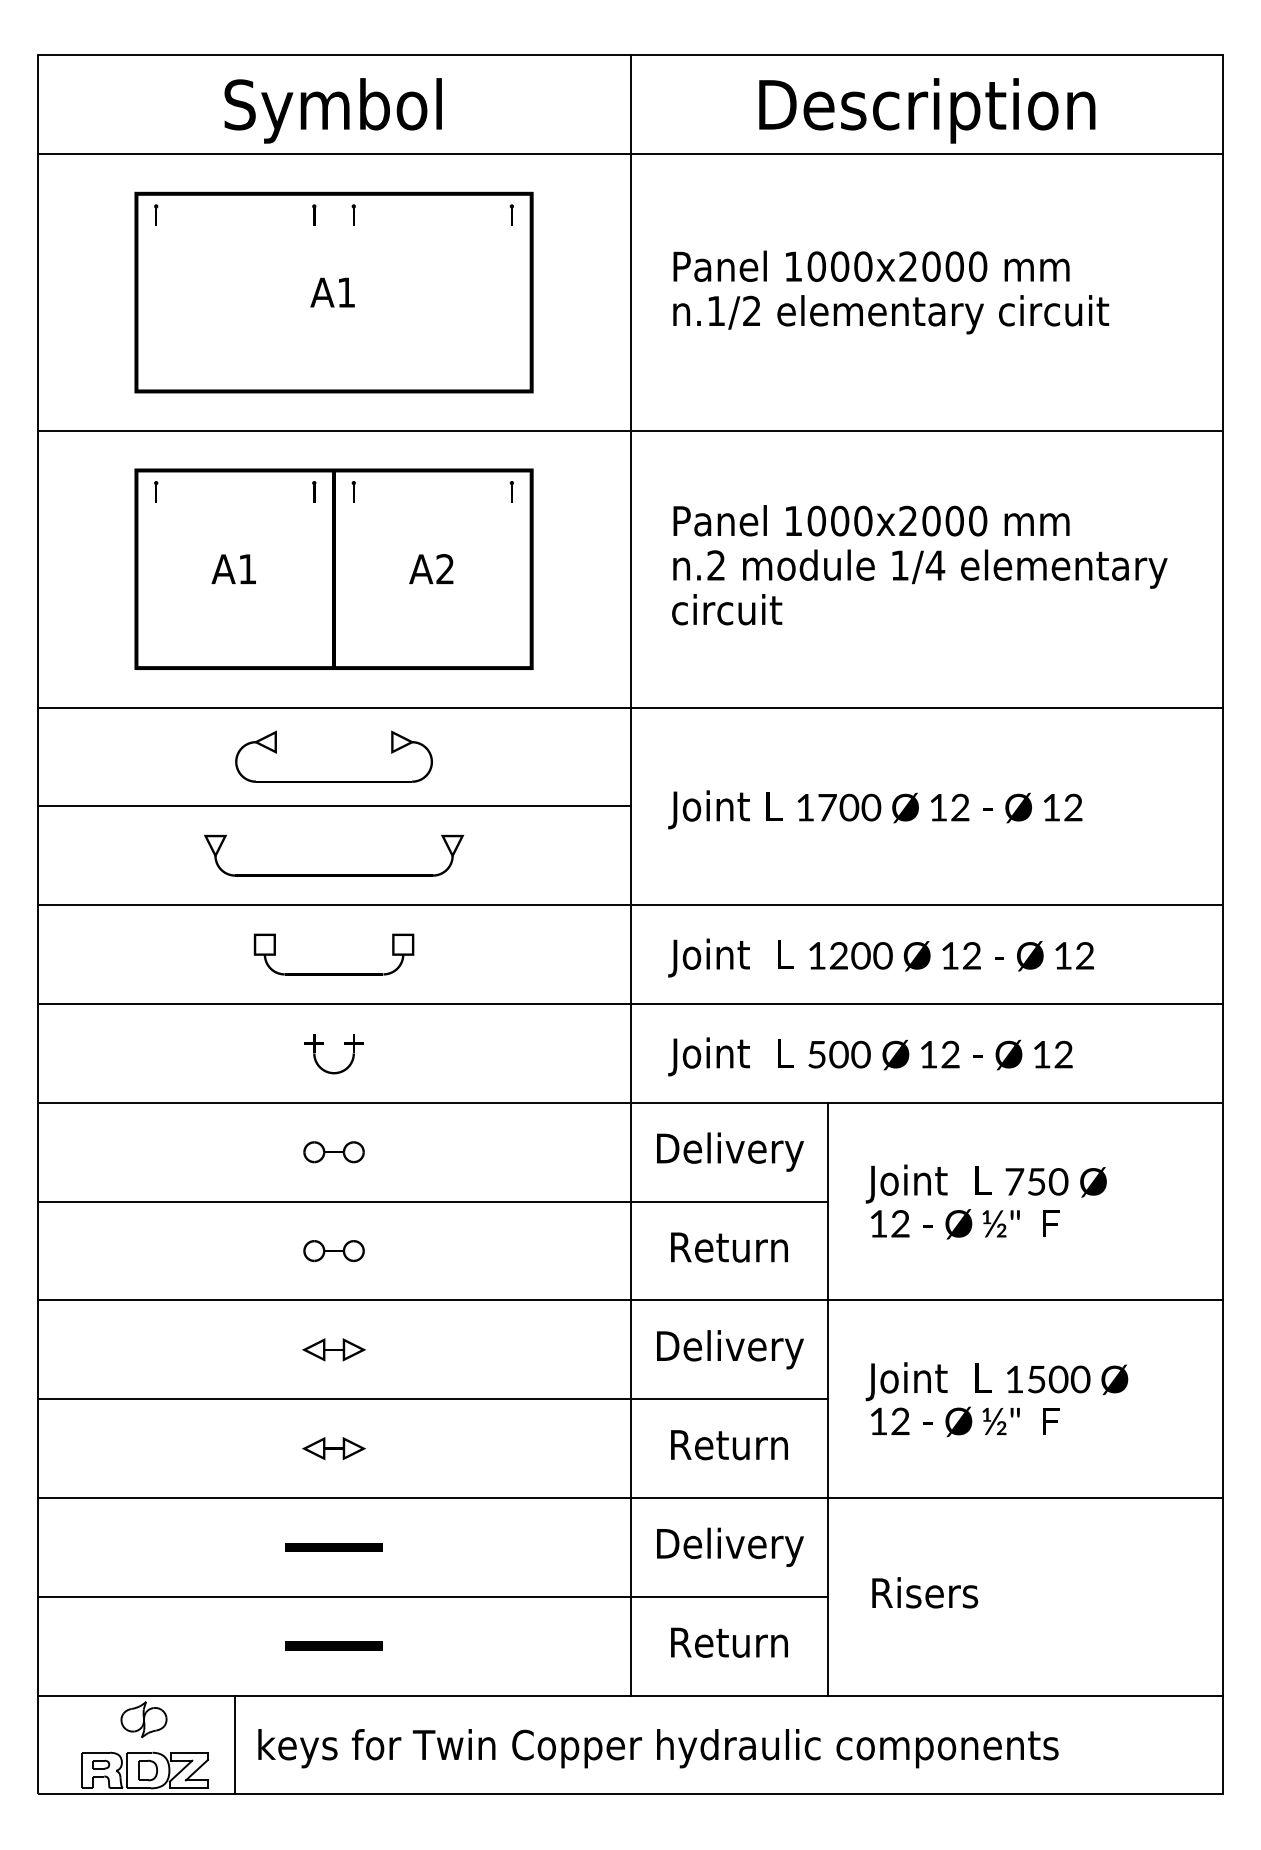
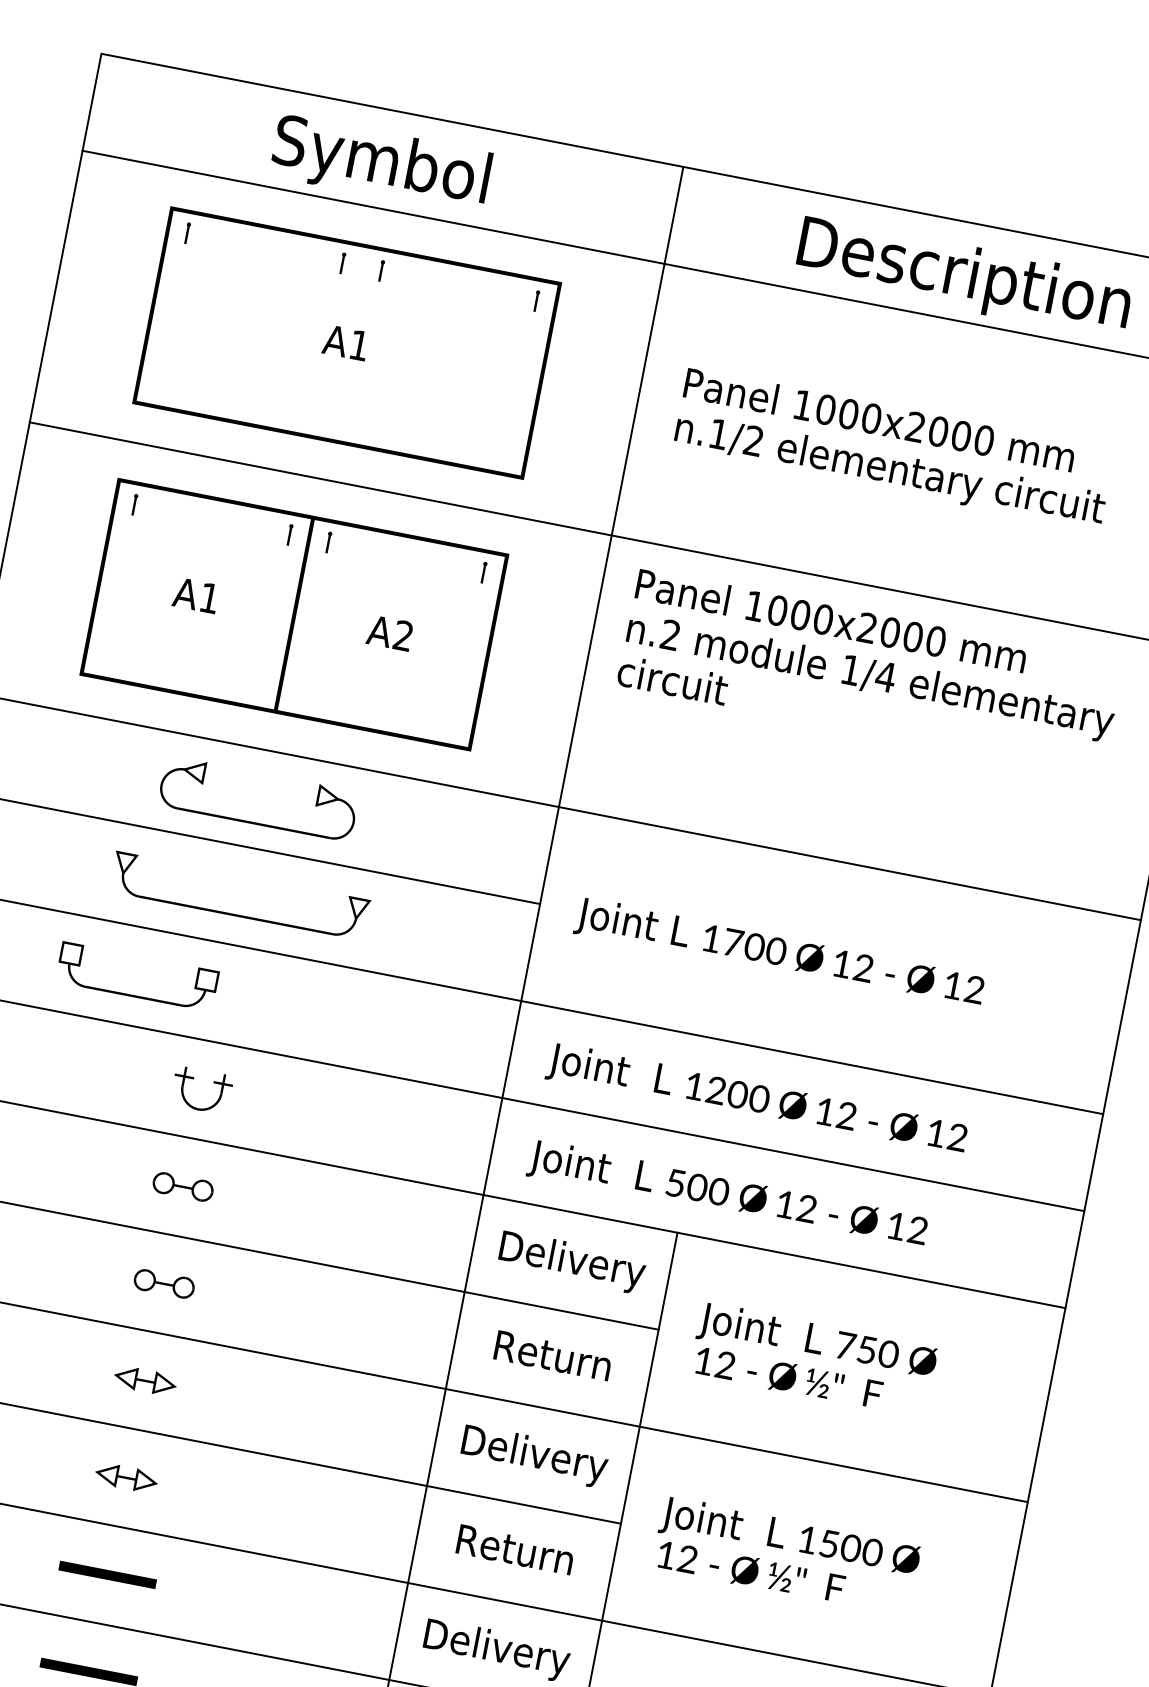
text: (919, 565) -> (870, 673), moved
part: (333, 973) -> (133, 995), moved

